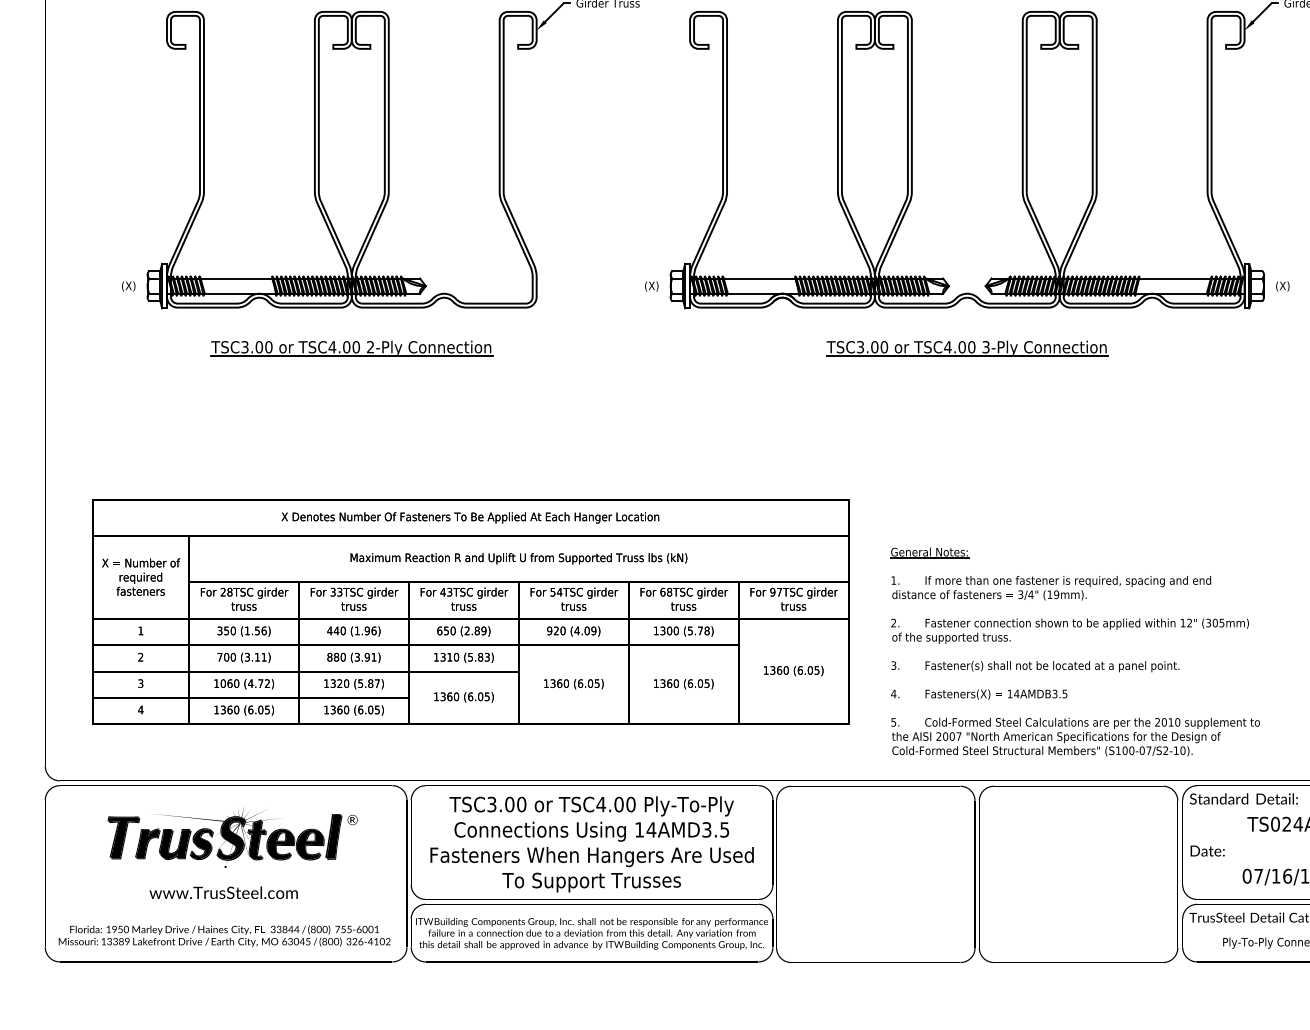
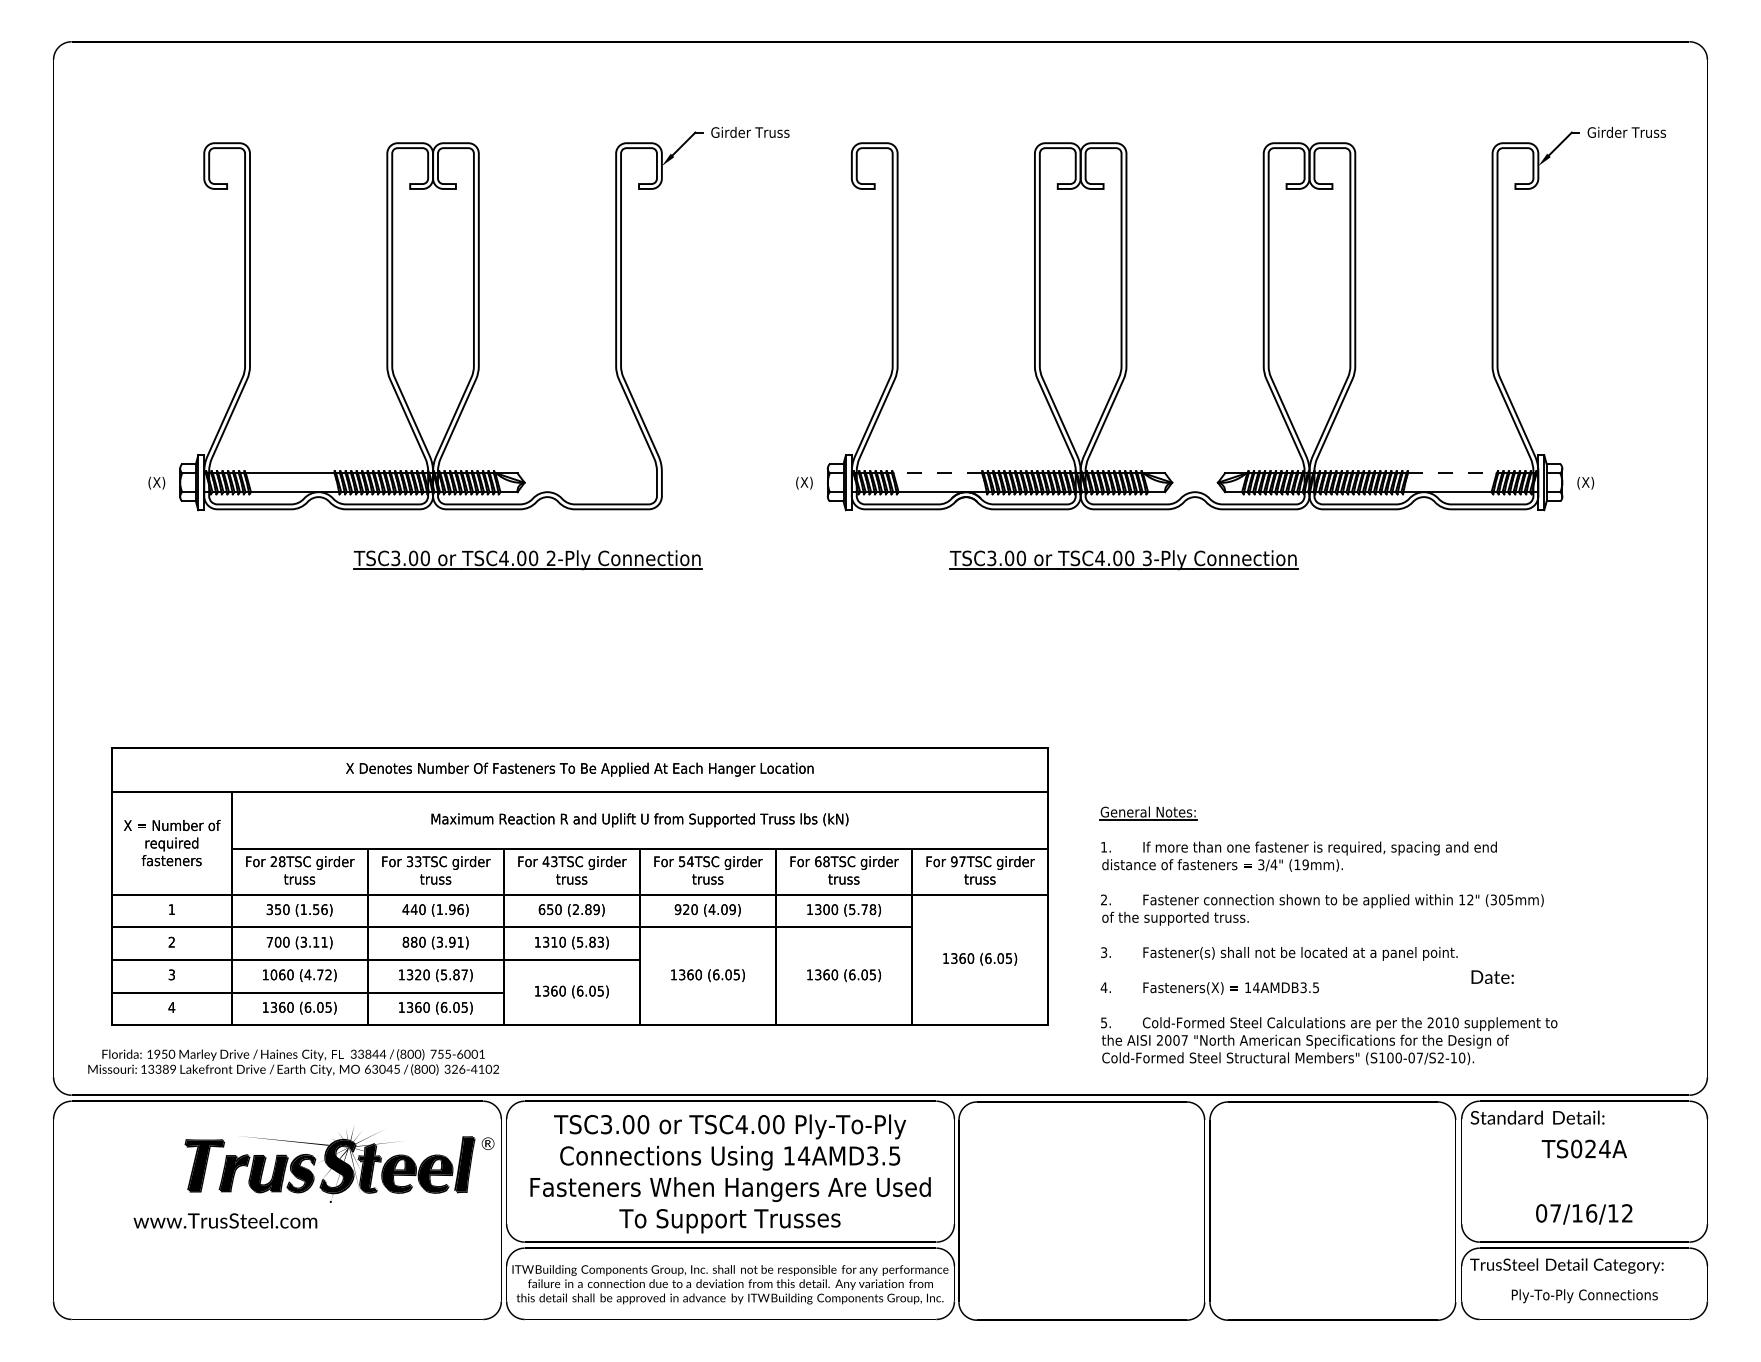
line: (759, 278) -> (937, 473), solid -> dashed
line: (1175, 278) -> (1452, 473), solid -> dashed
part: (351, 348) -> (527, 560), moved
part: (966, 348) -> (1123, 560), moved
part: (232, 836) -> (339, 1164), moved
text: (1207, 850) -> (1492, 976), moved
text: (223, 892) -> (225, 1220), moved
text: (224, 936) -> (293, 1062), moved

